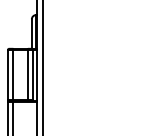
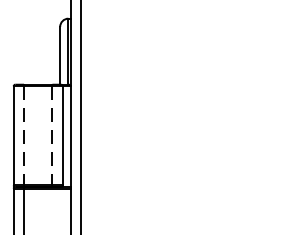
line: (13, 75) -> (24, 136), solid -> dashed
line: (27, 75) -> (51, 136), solid -> dashed

